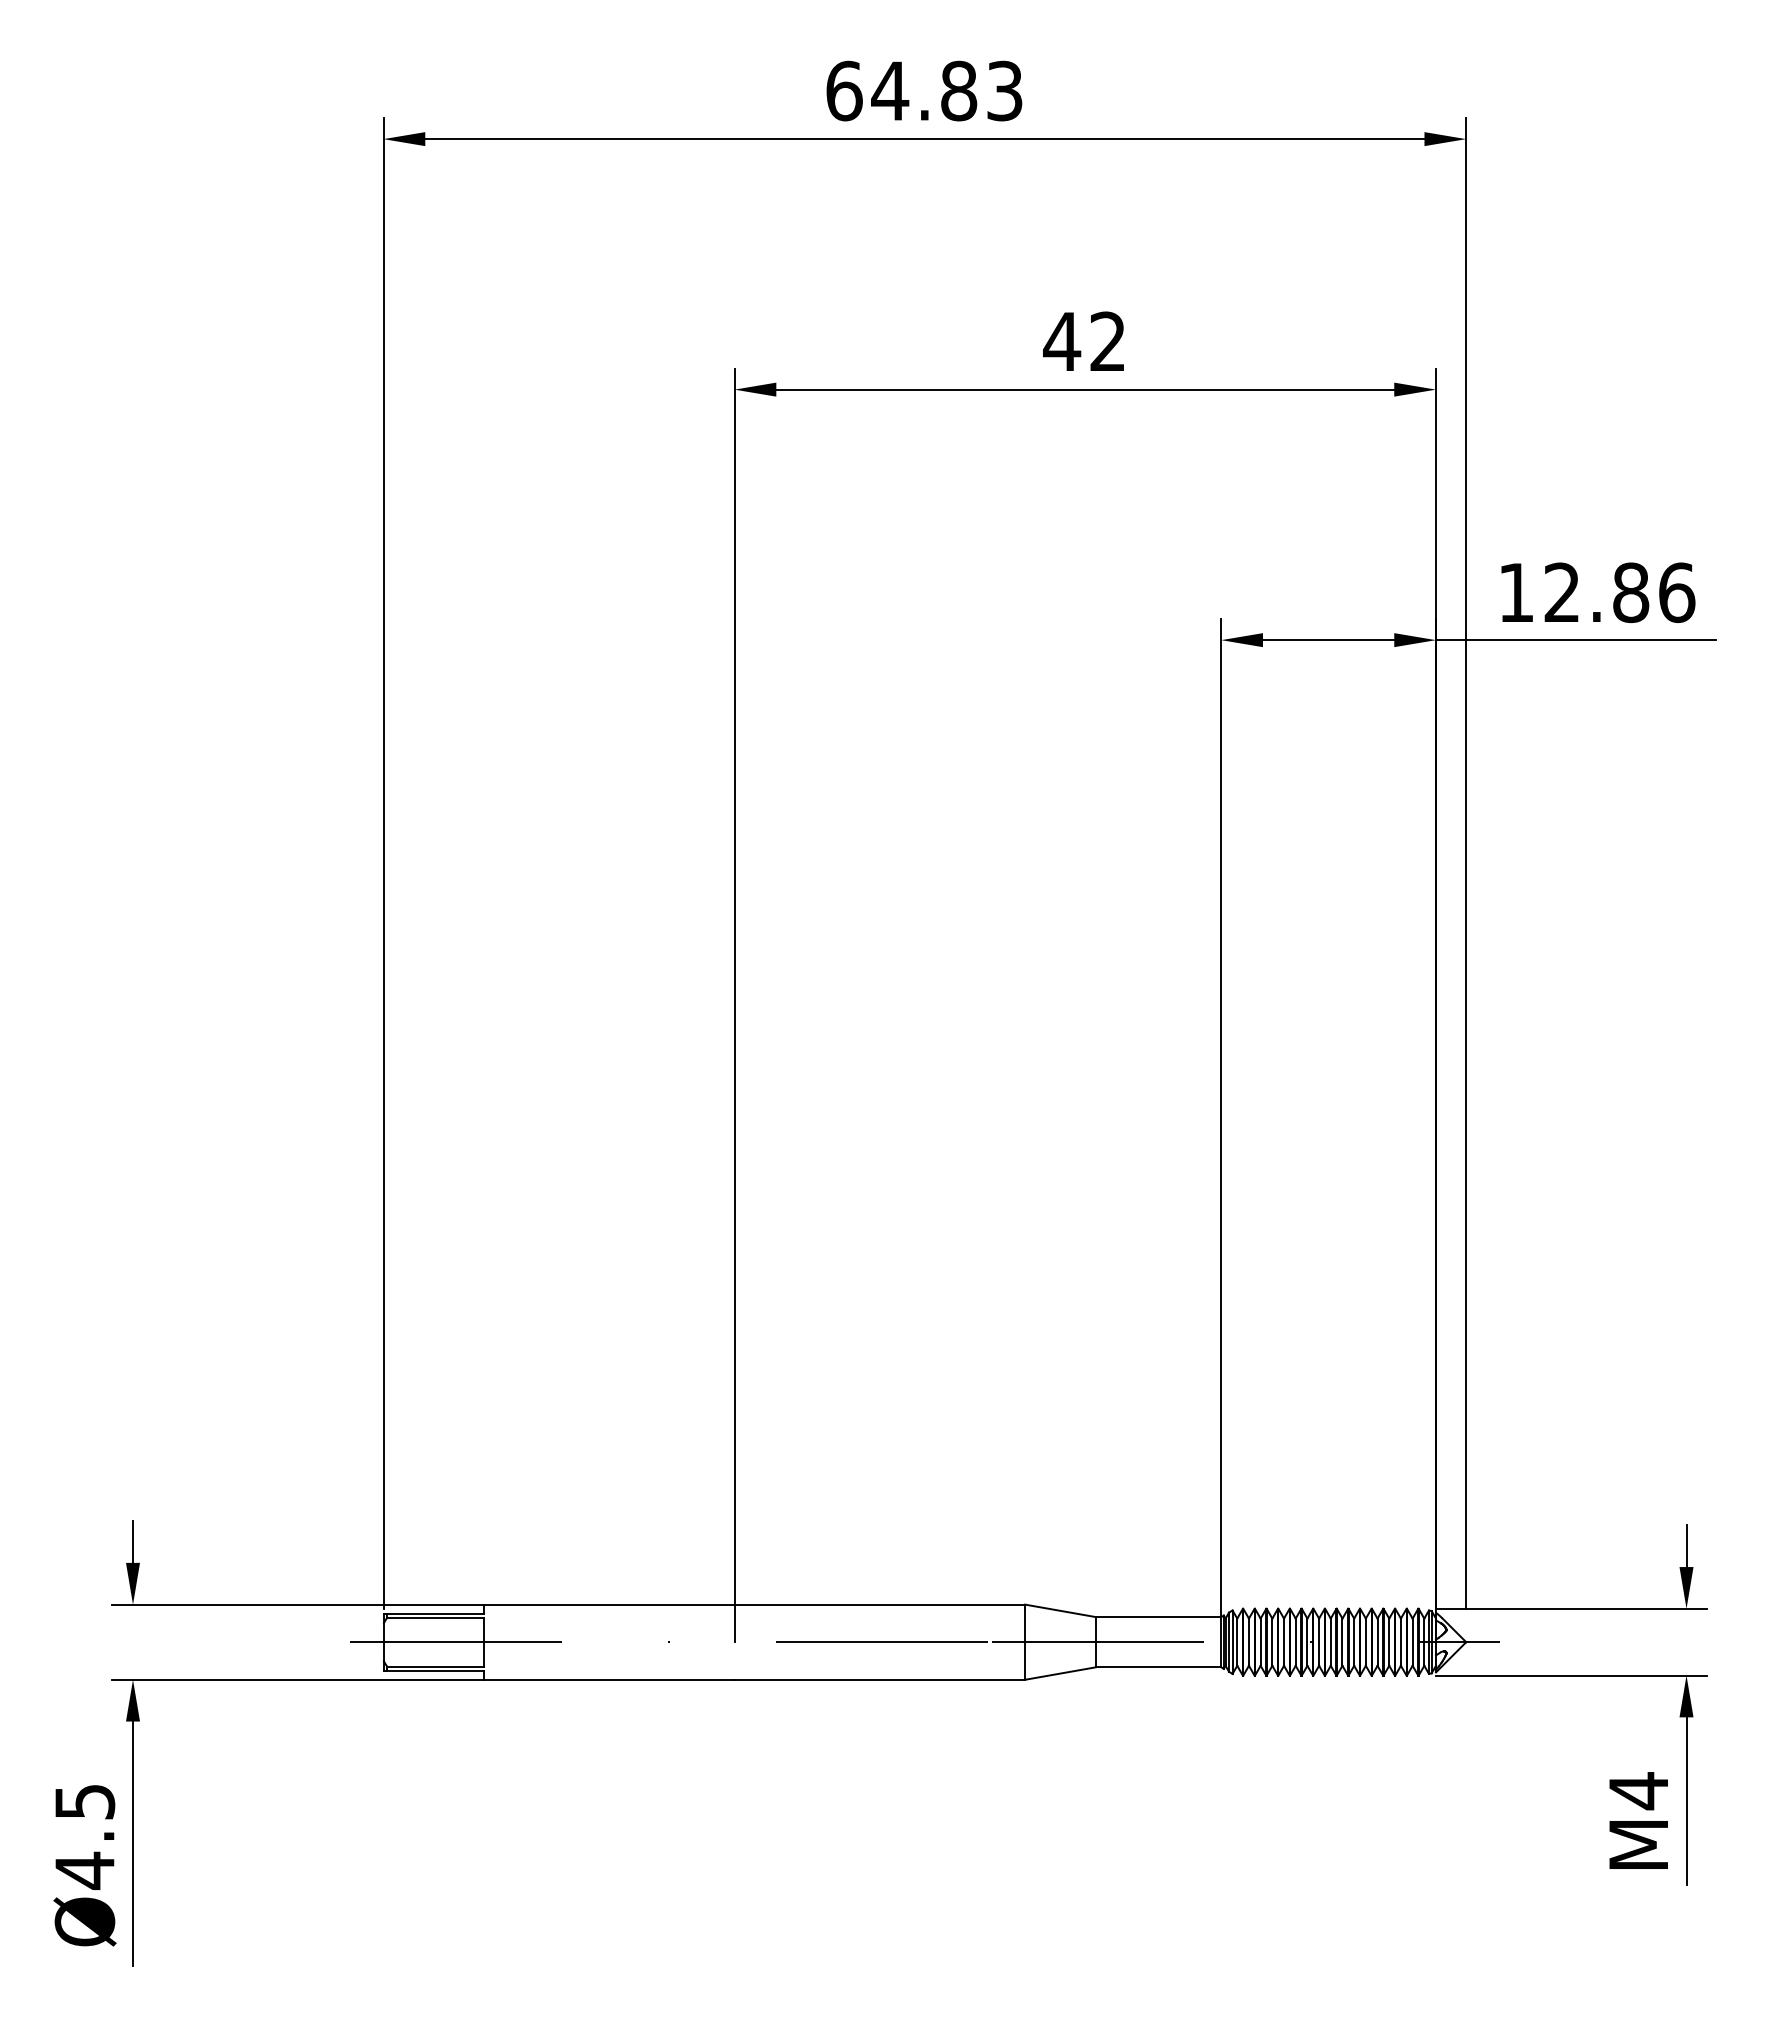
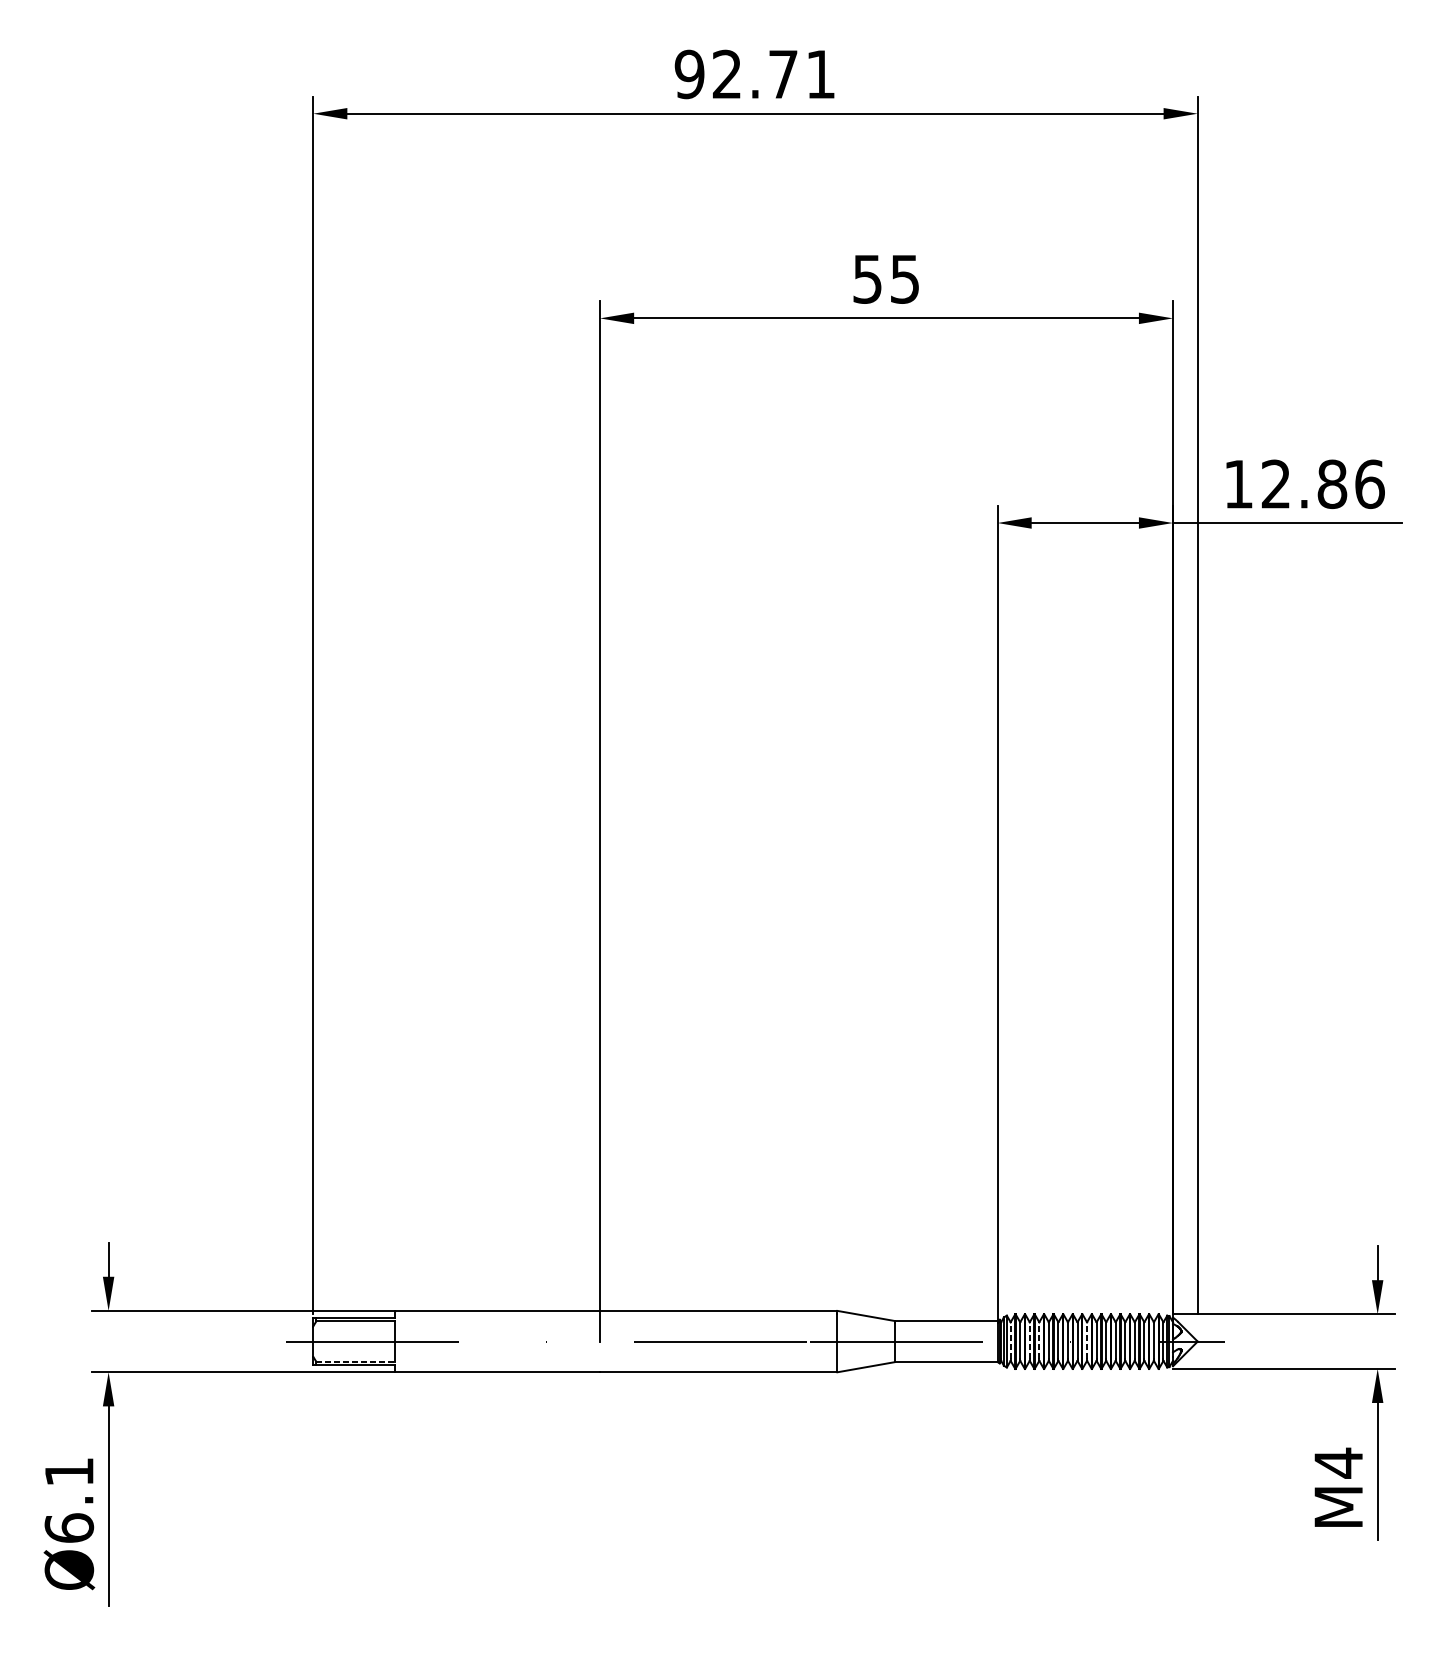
text: (924, 90) -> (755, 74), 64.83 -> 92.71
text: (1083, 341) -> (885, 279), 42 -> 55
line: (1237, 1641) -> (1010, 1341), solid -> dashed
line: (1260, 1641) -> (1029, 1341), solid -> dashed
line: (1272, 1641) -> (1039, 1341), solid -> dashed
line: (1330, 1641) -> (1086, 1341), solid -> dashed
line: (436, 1666) -> (356, 1361), solid -> dashed
text: (84, 1837) -> (68, 1501), Ø4.5 -> Ø6.1

